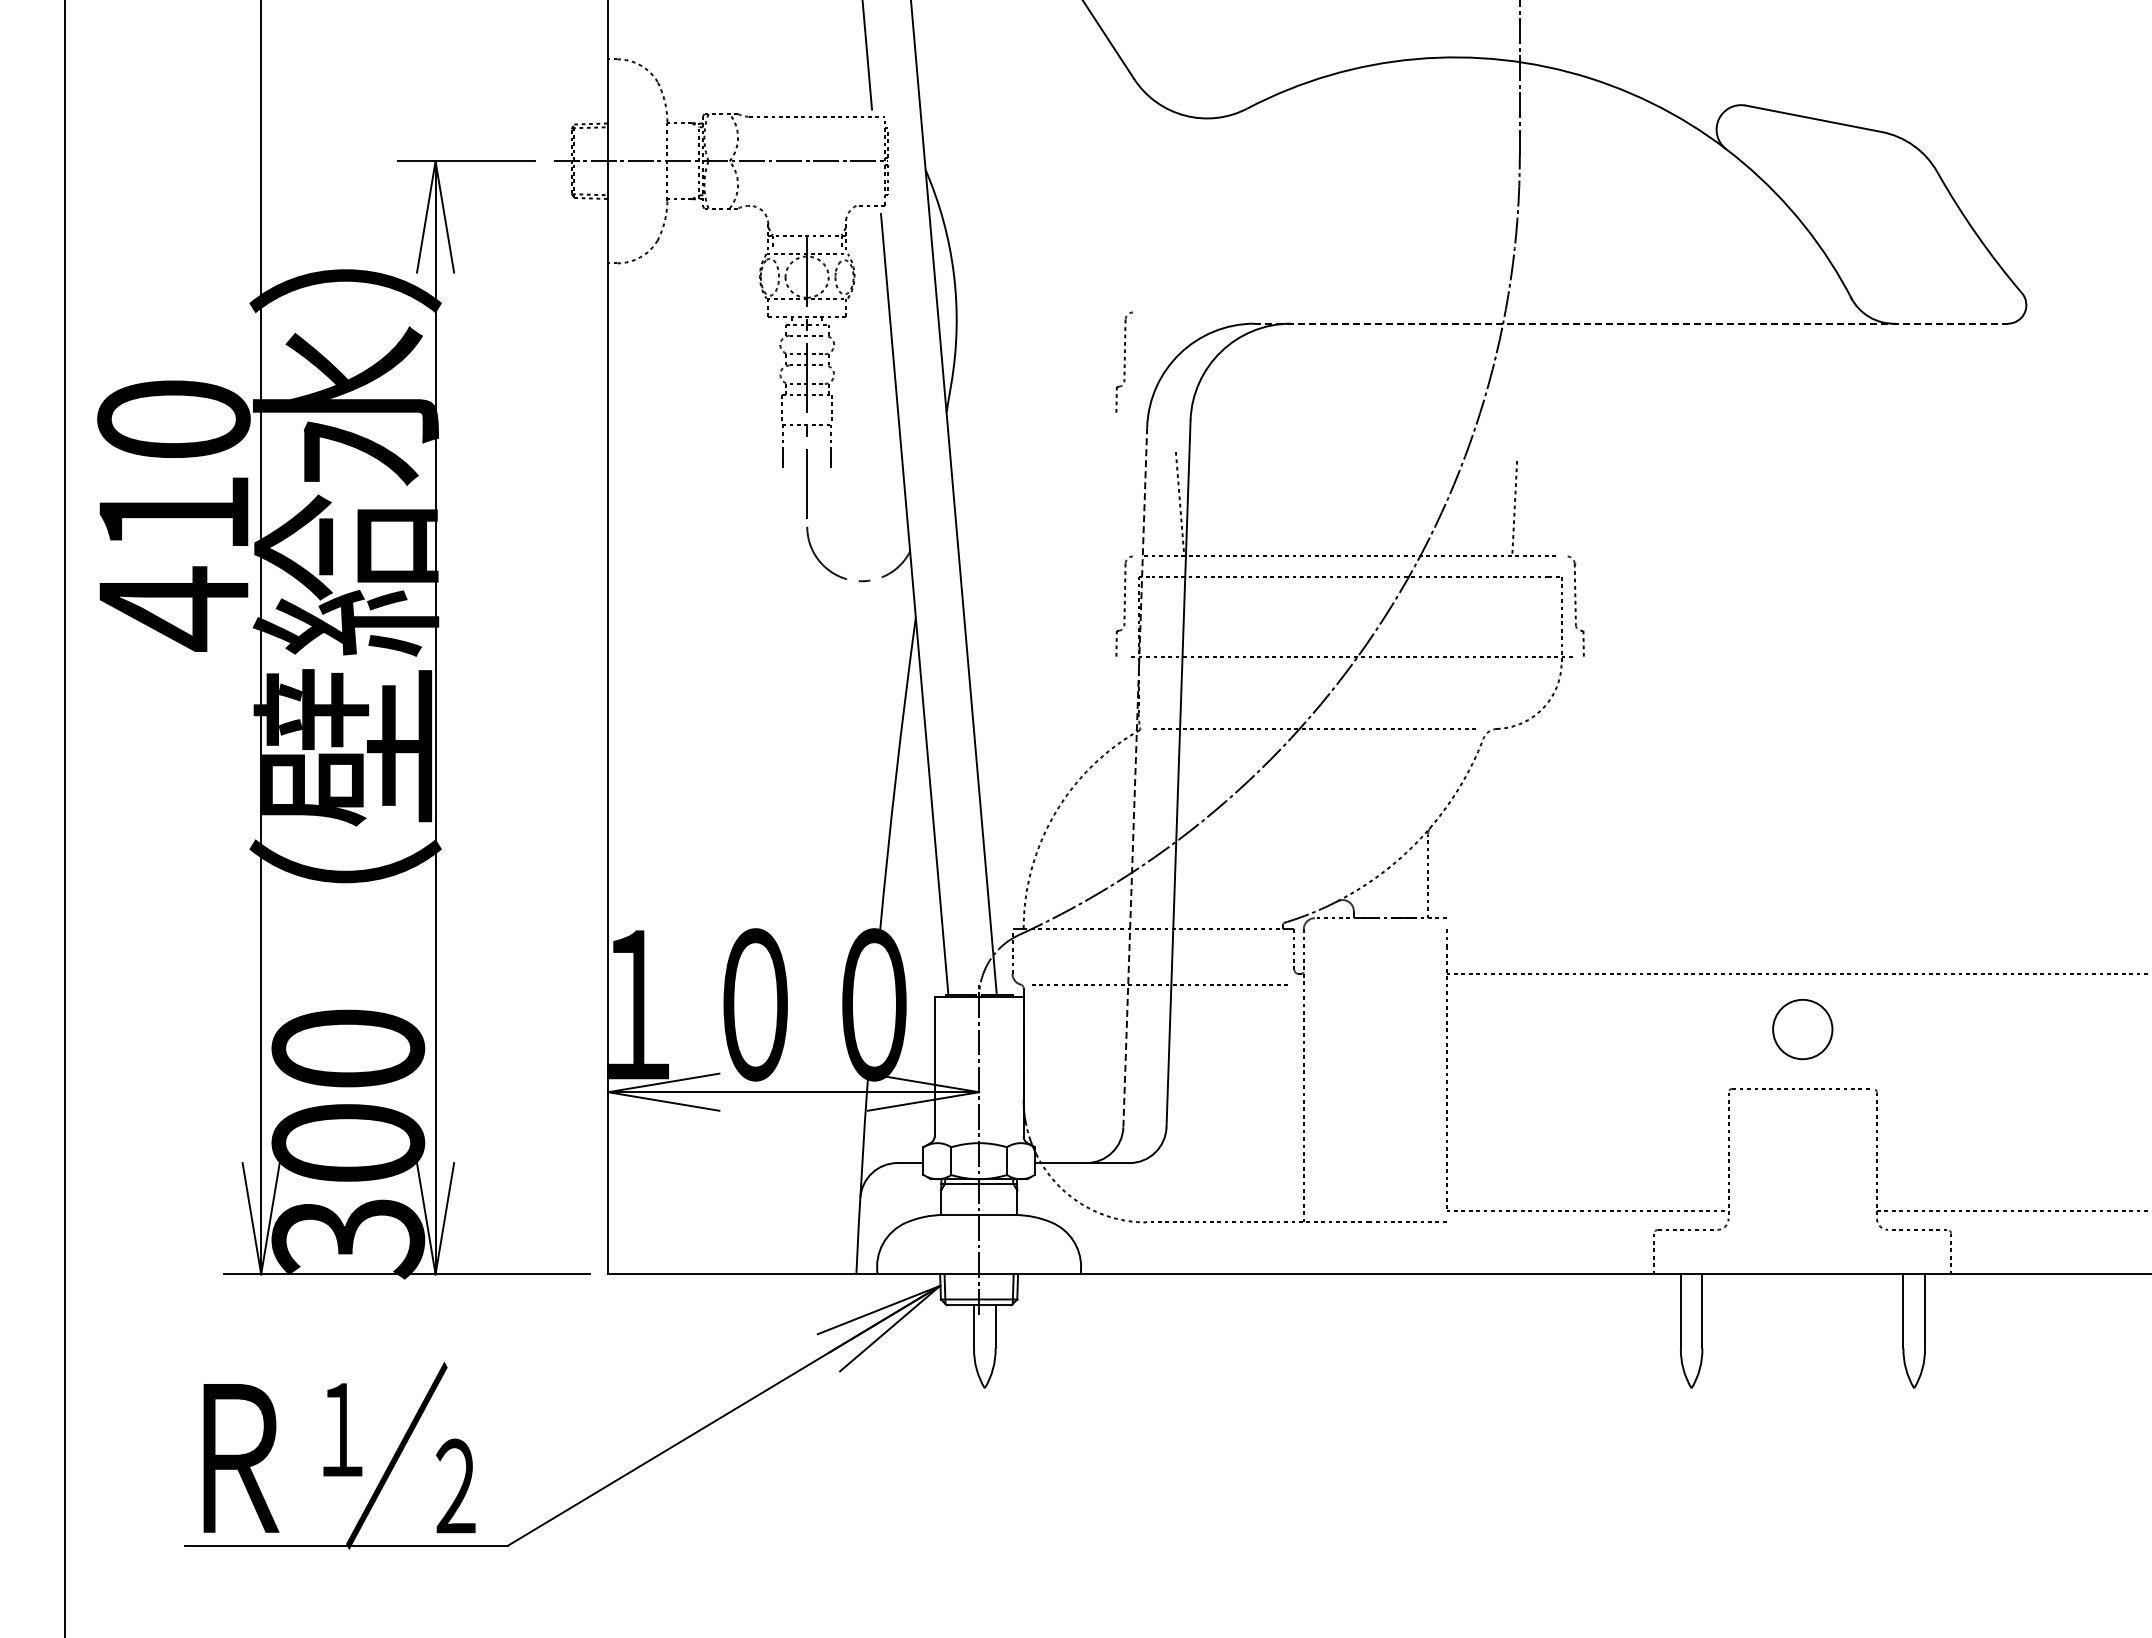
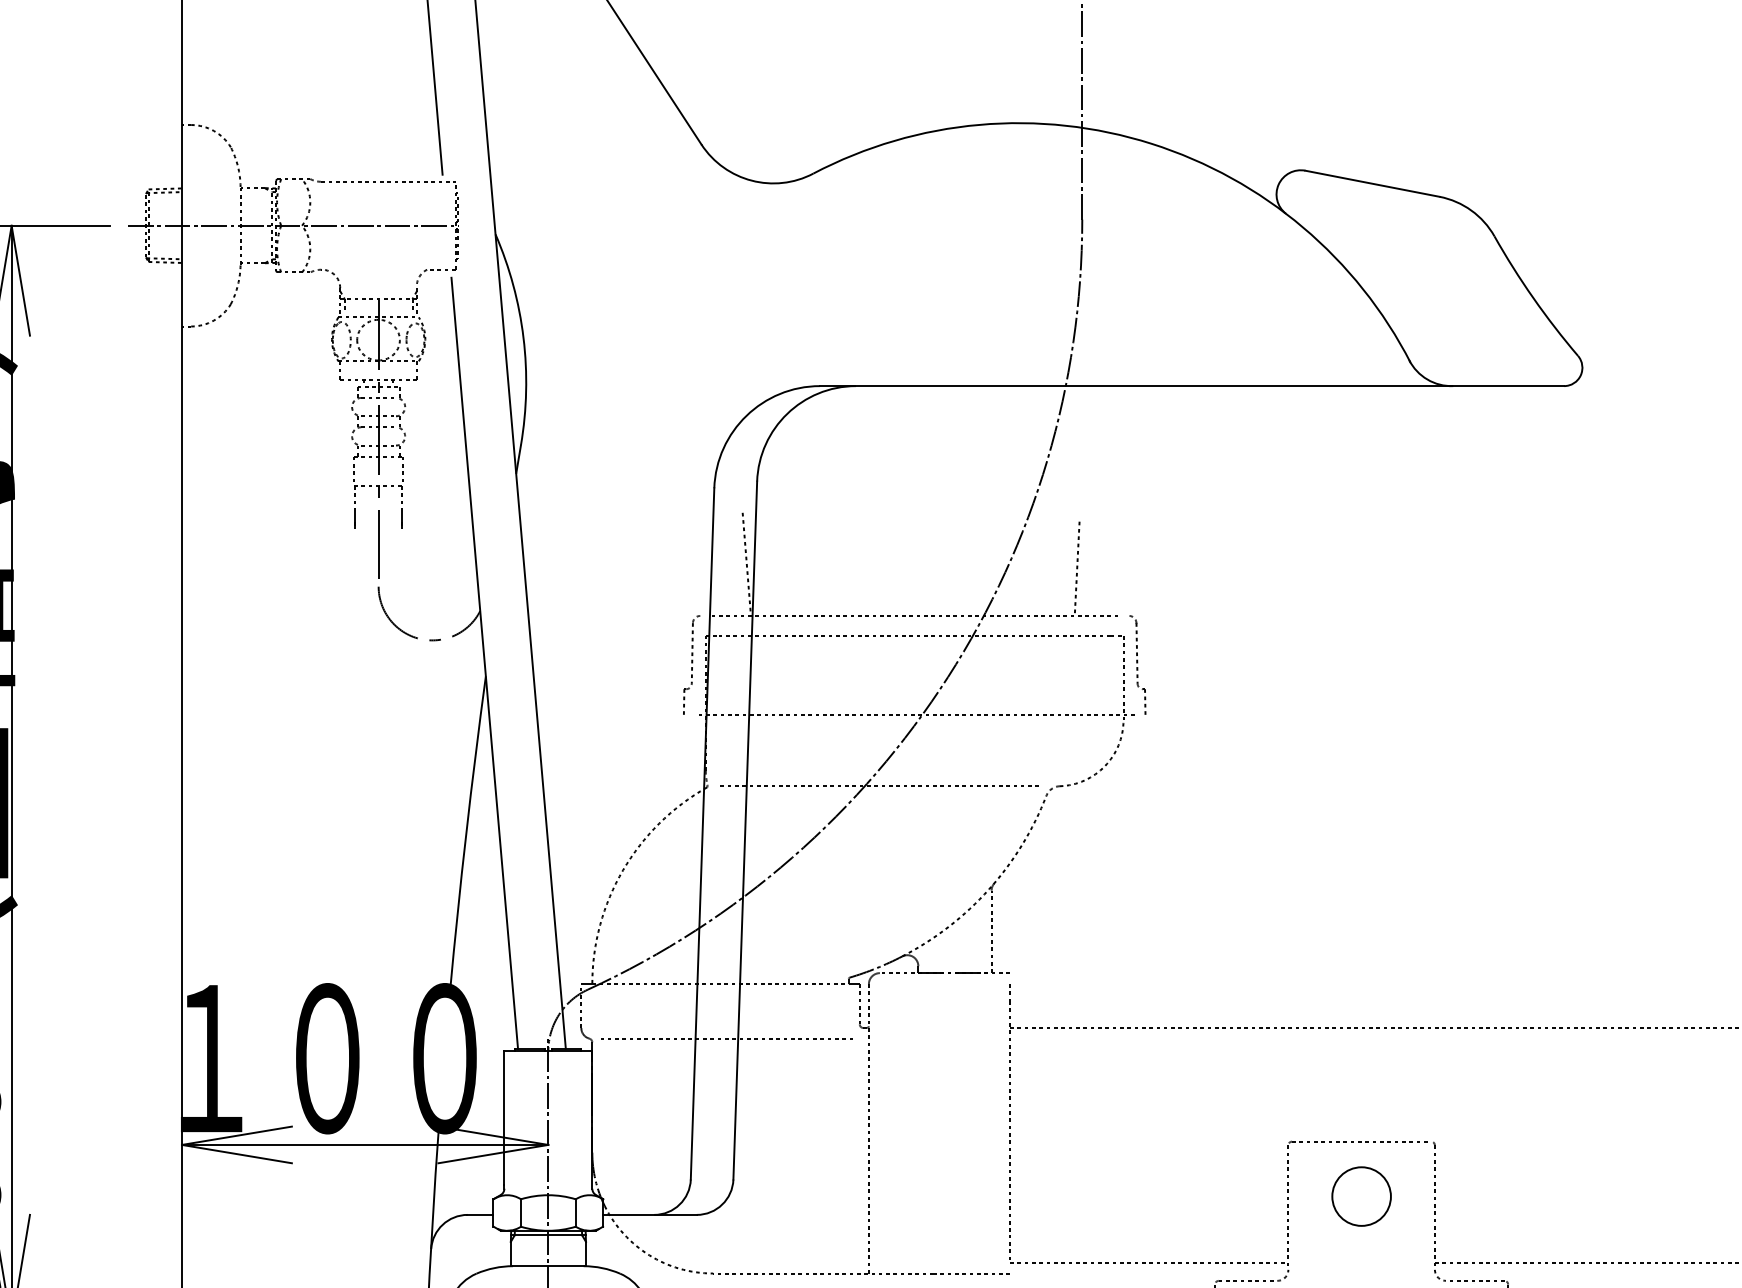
line: (1631, 323) -> (1192, 385), dashed -> solid
part: (1123, 361) -> (690, 423), removed
line: (1135, 777) -> (702, 834), dashed -> solid
circle: (1802, 1029) -> (1361, 1196), moved

